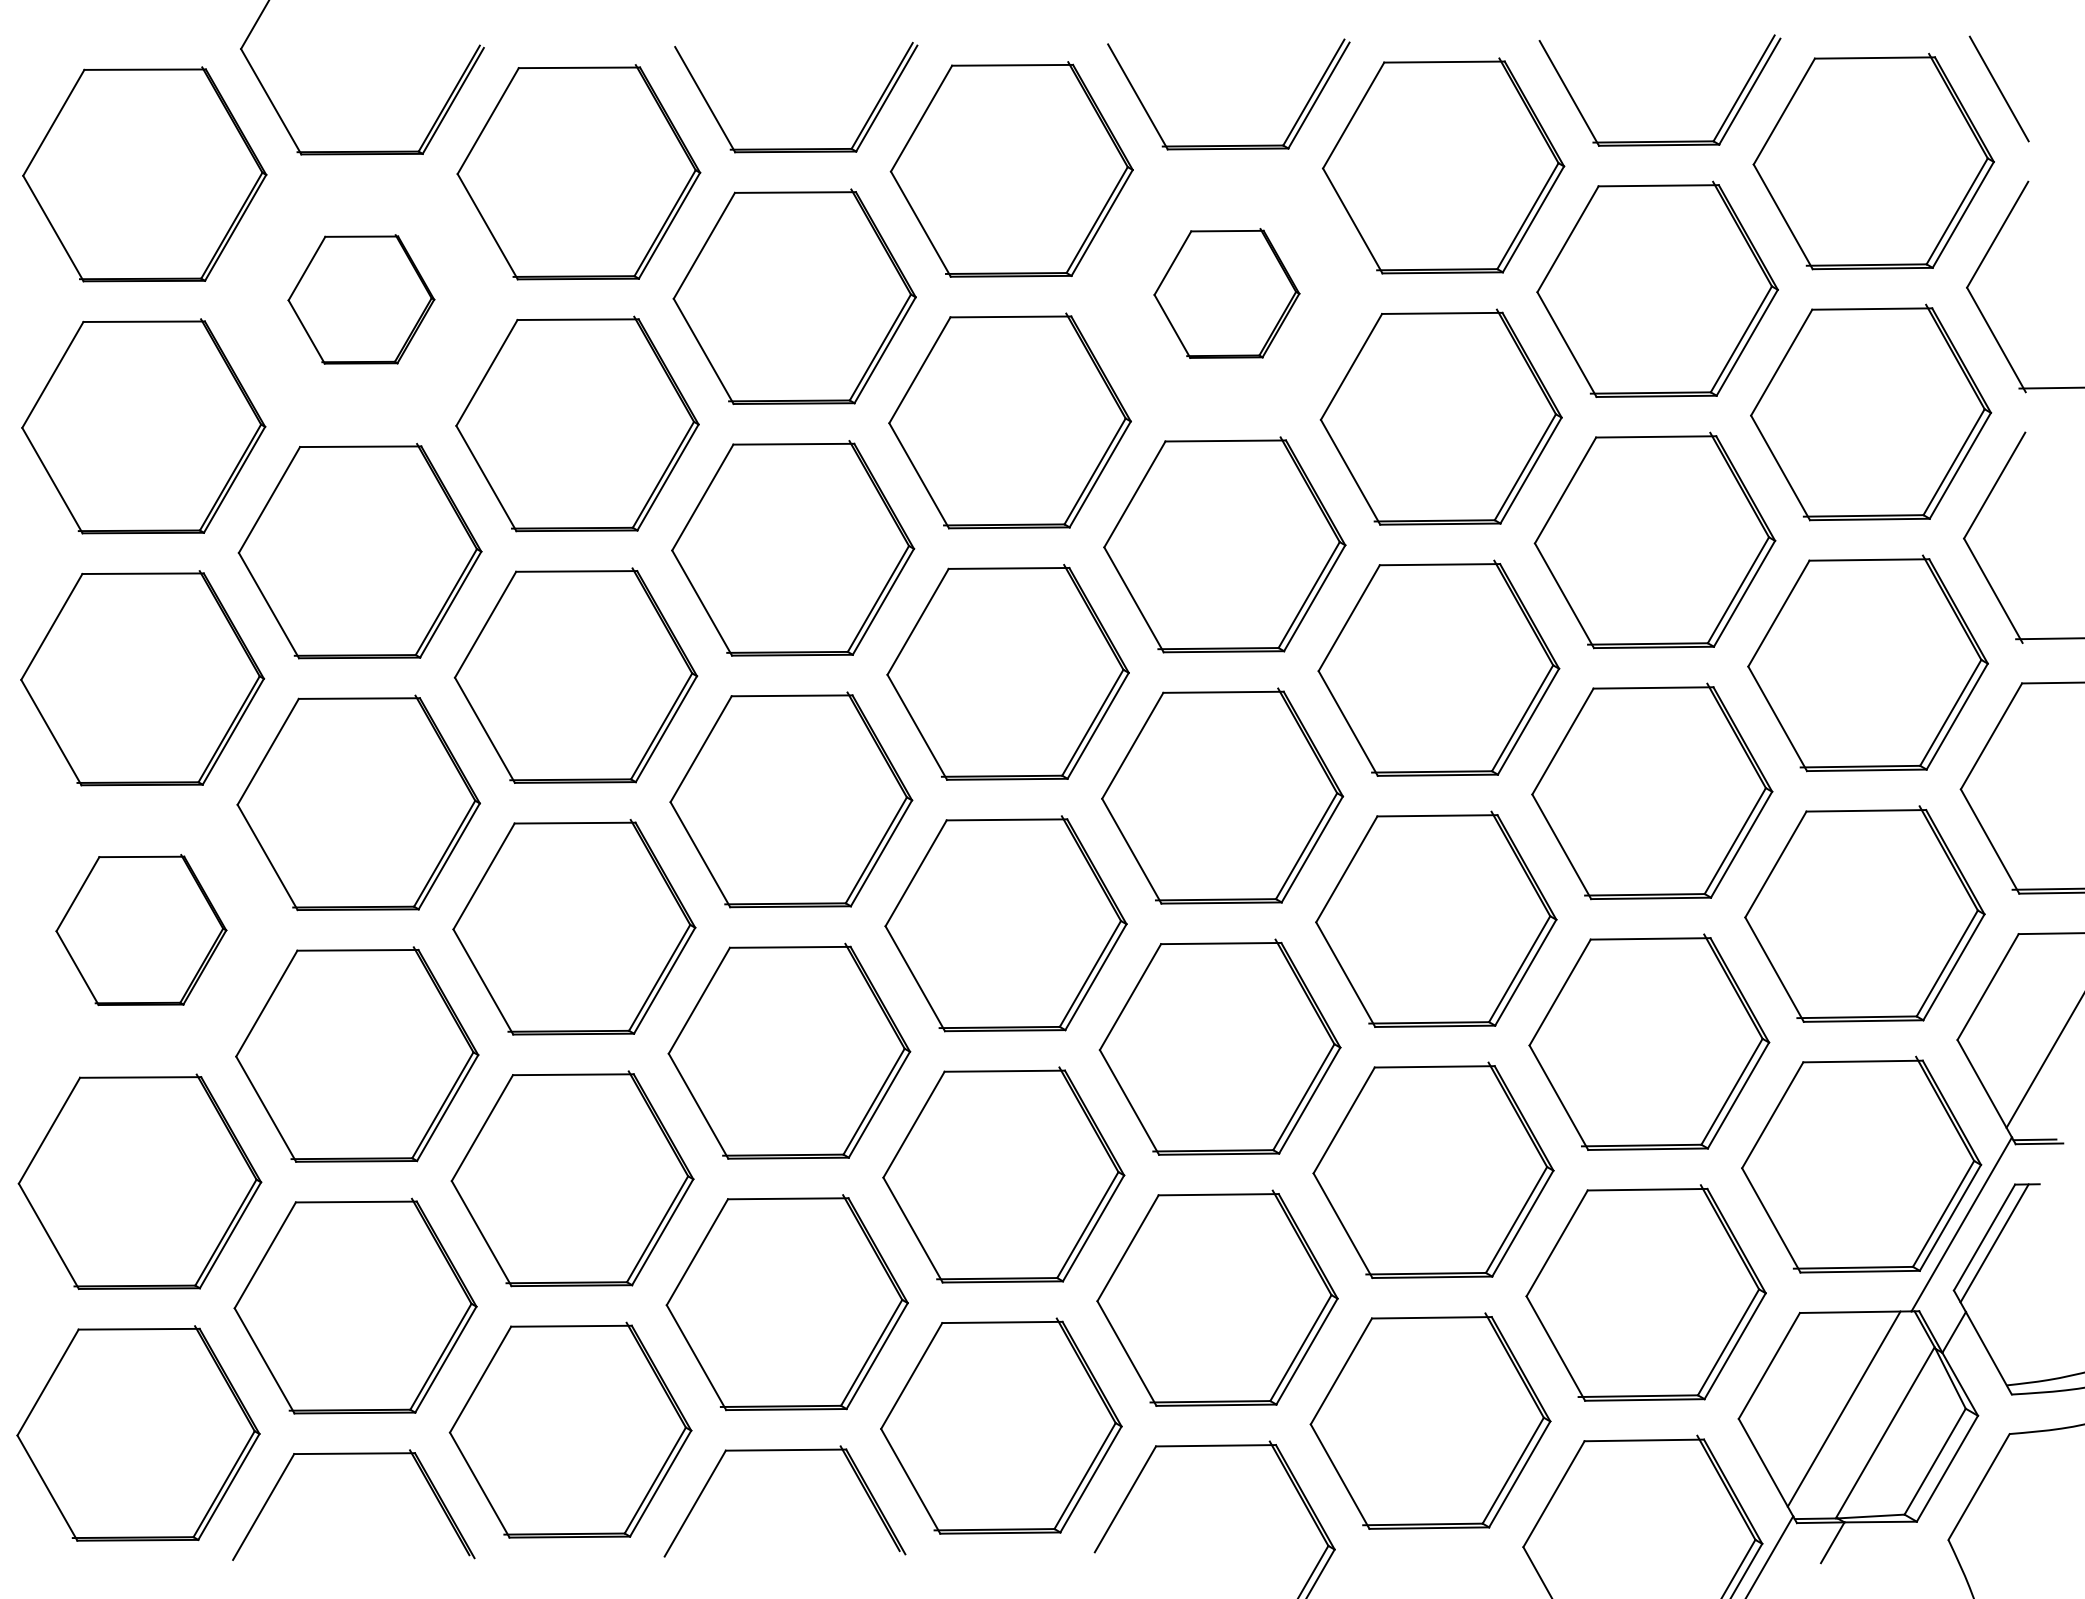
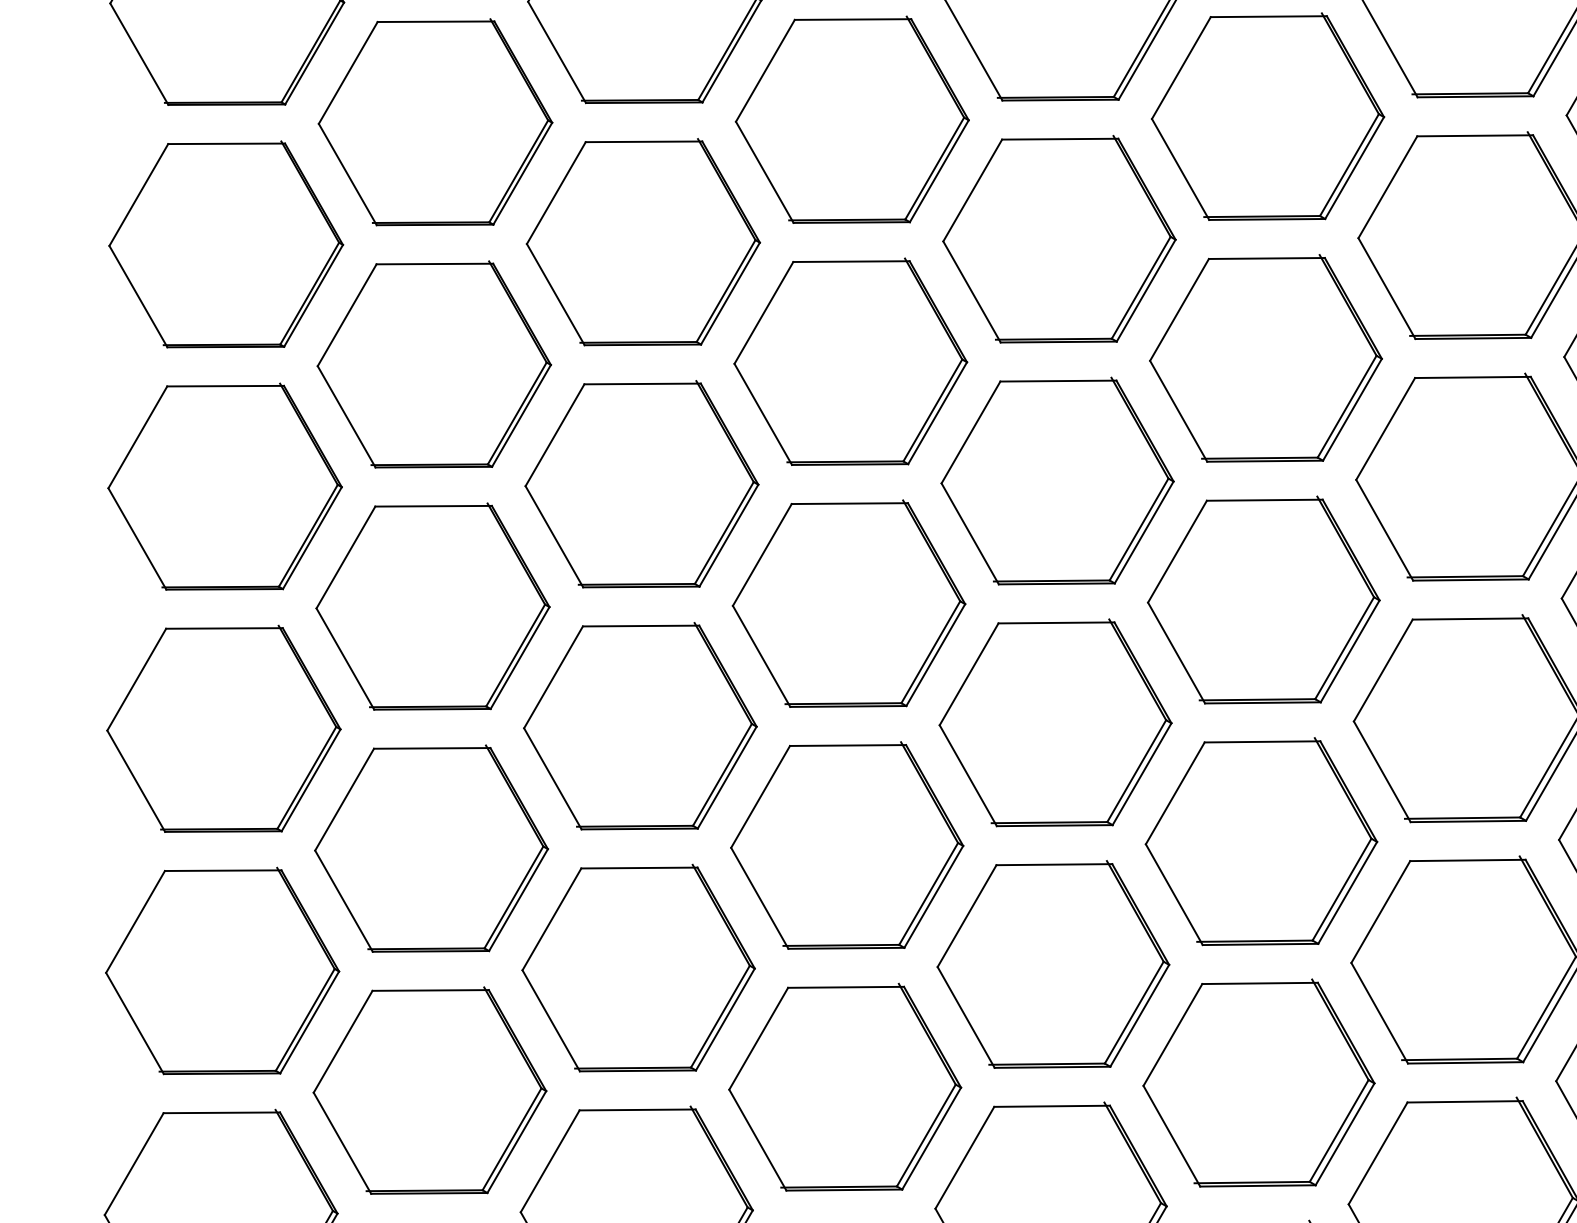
part: (1226, 293) -> (1267, 116), size x1.67
part: (361, 299) -> (435, 122), size x1.67
part: (141, 929) -> (224, 728), size x1.43

